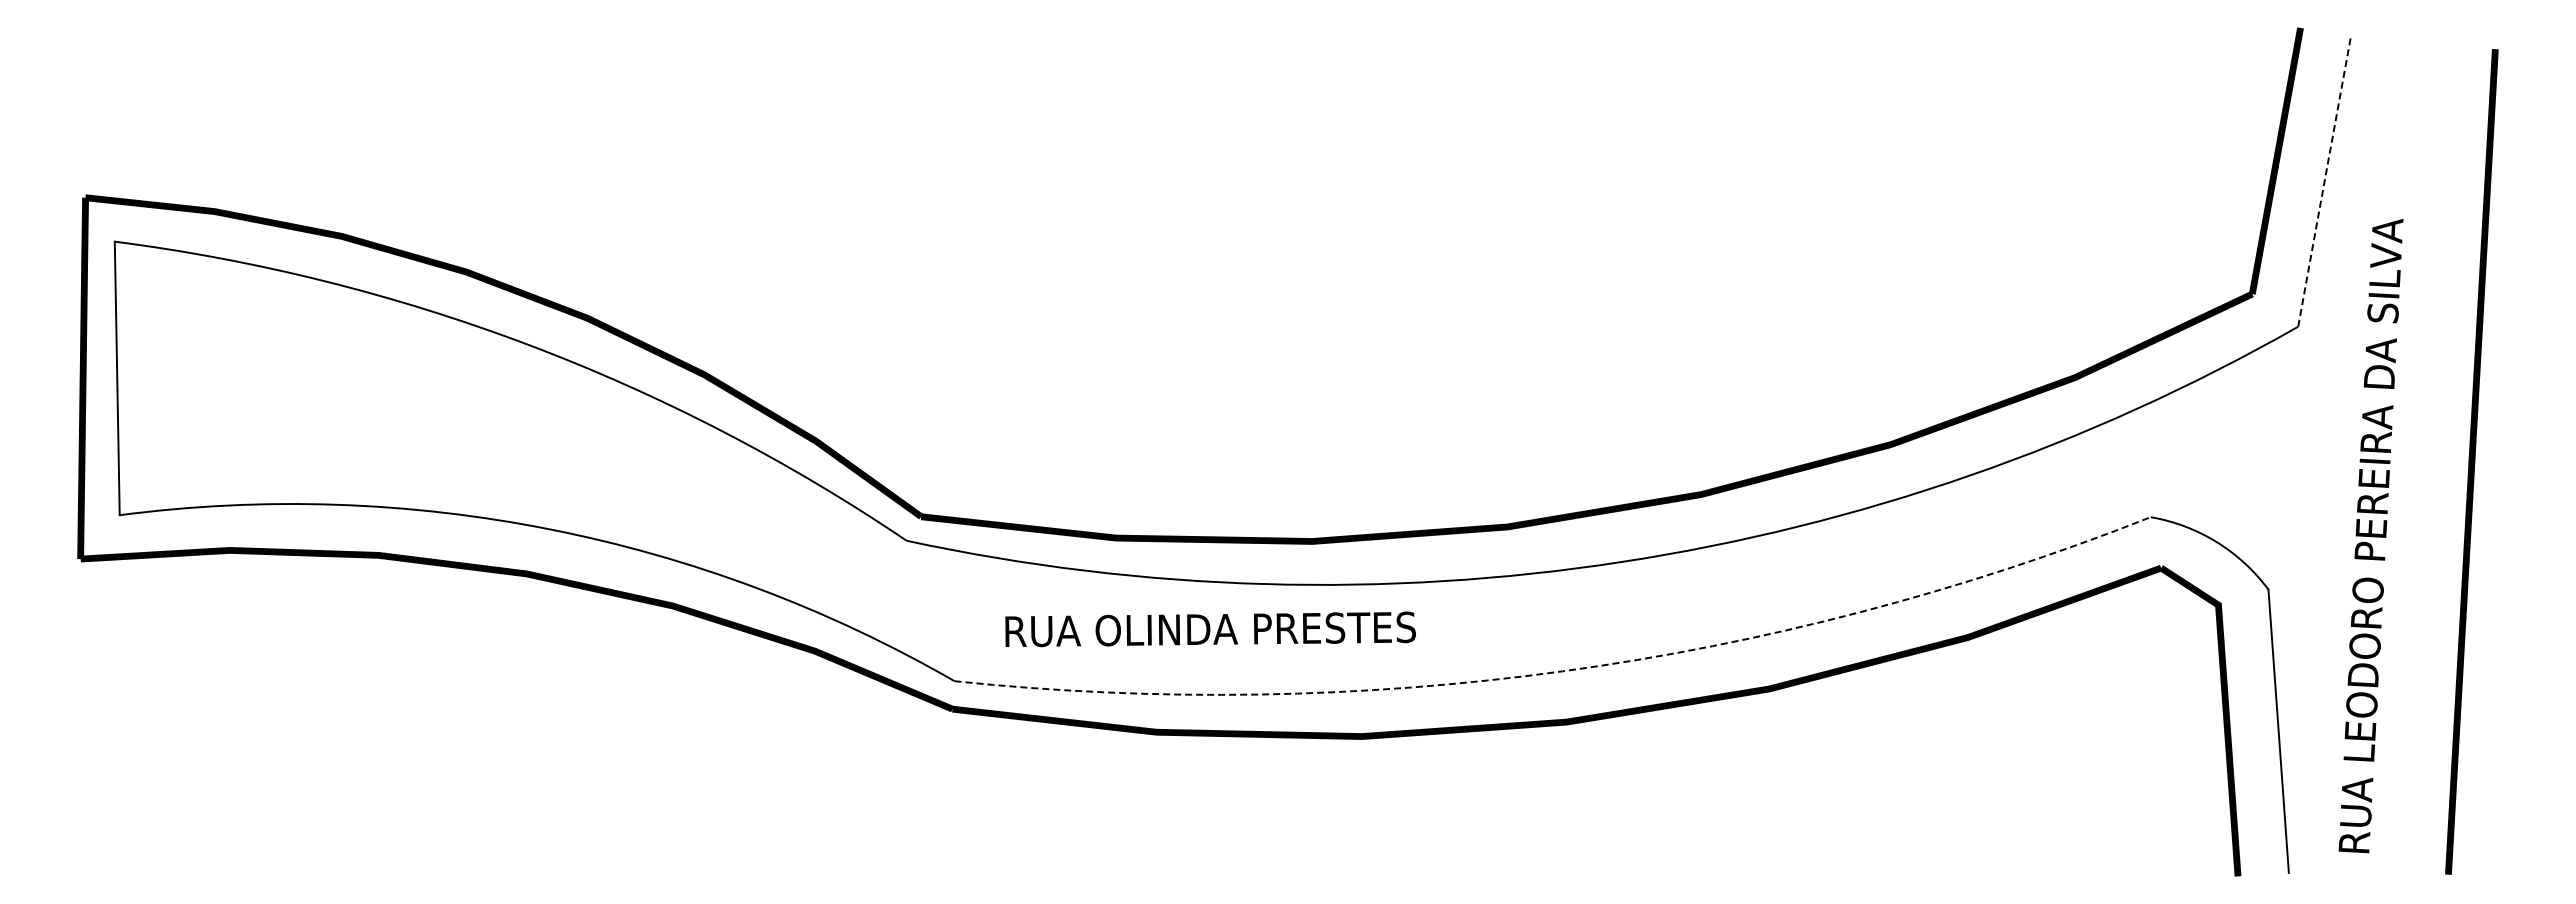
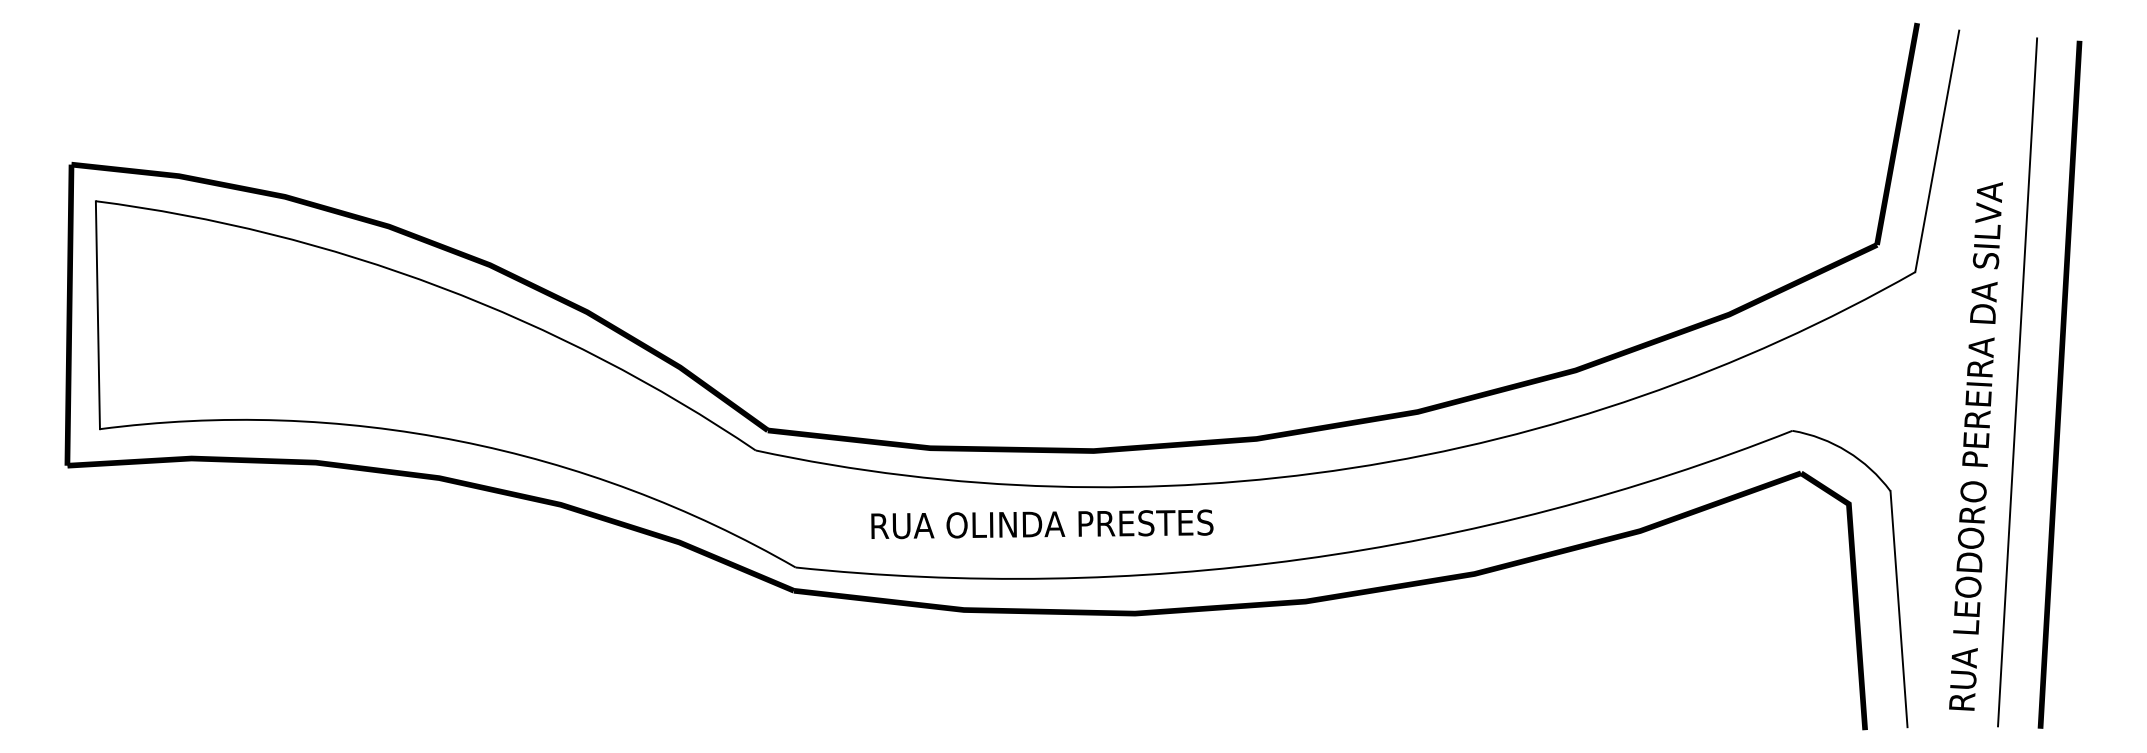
line: (2324, 181) -> (1937, 151), dashed -> solid
line: (2420, 458) -> (2017, 381), added
text: (1210, 629) -> (1042, 524), moved
arc: (1562, 671) -> (1302, 559), dashed -> solid

